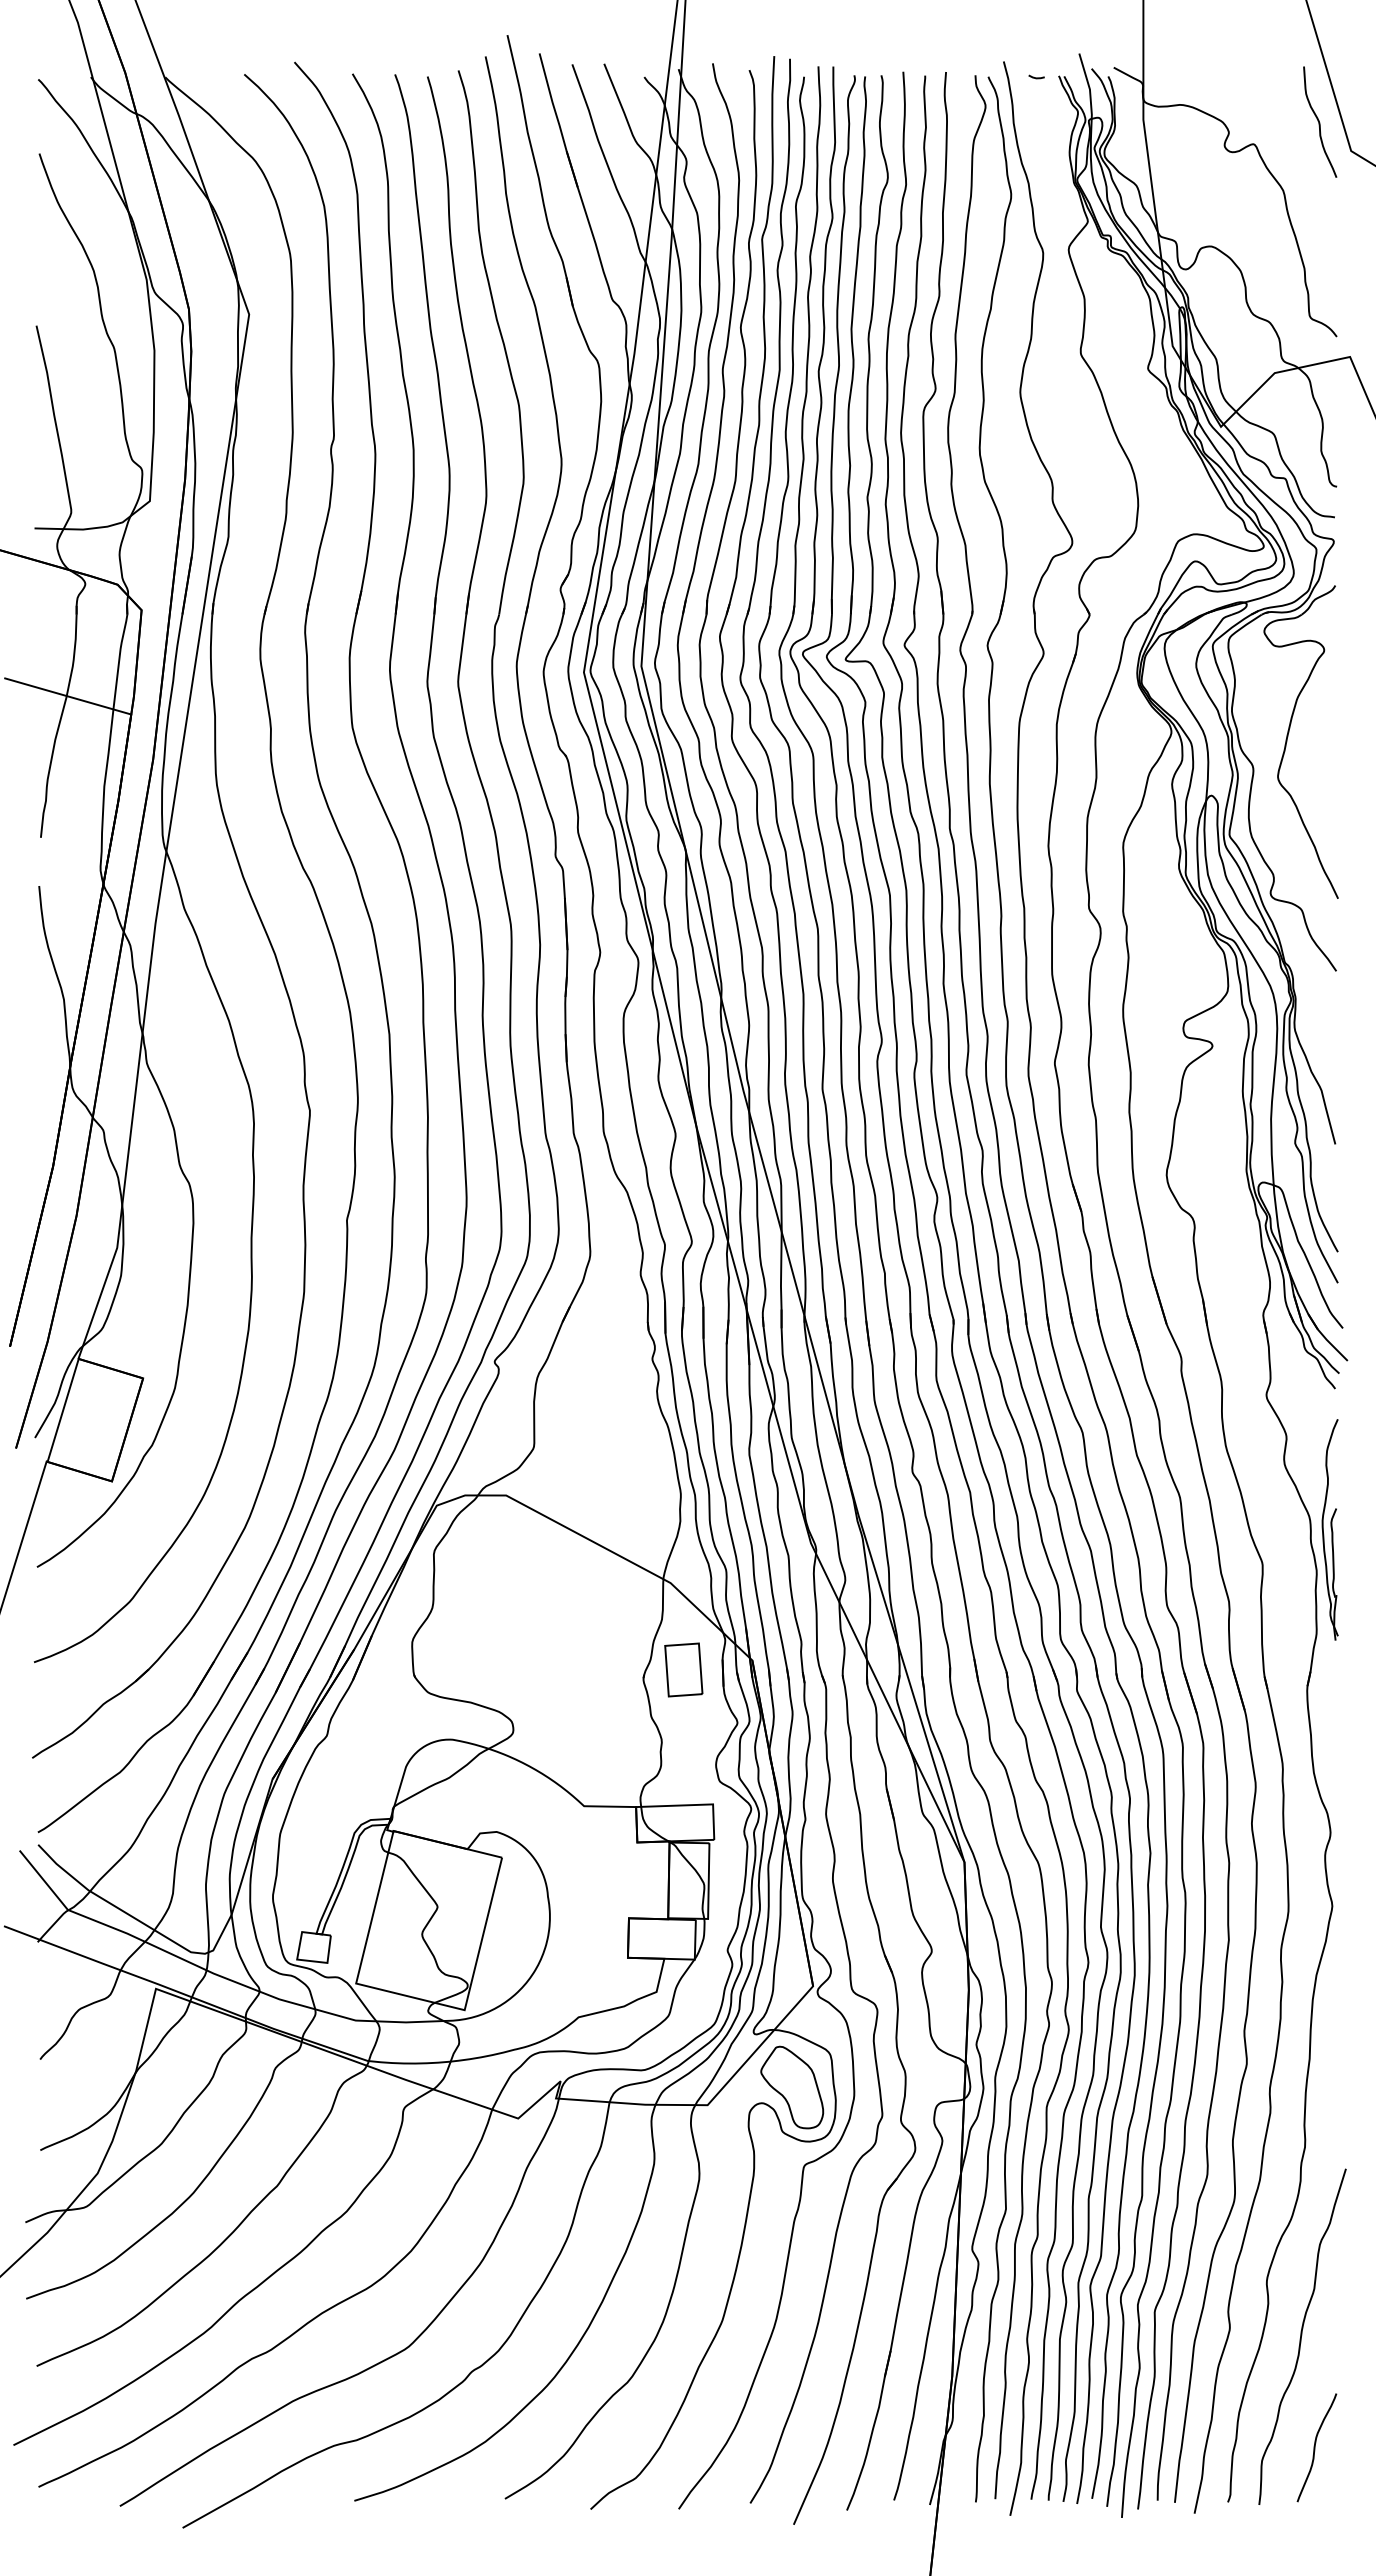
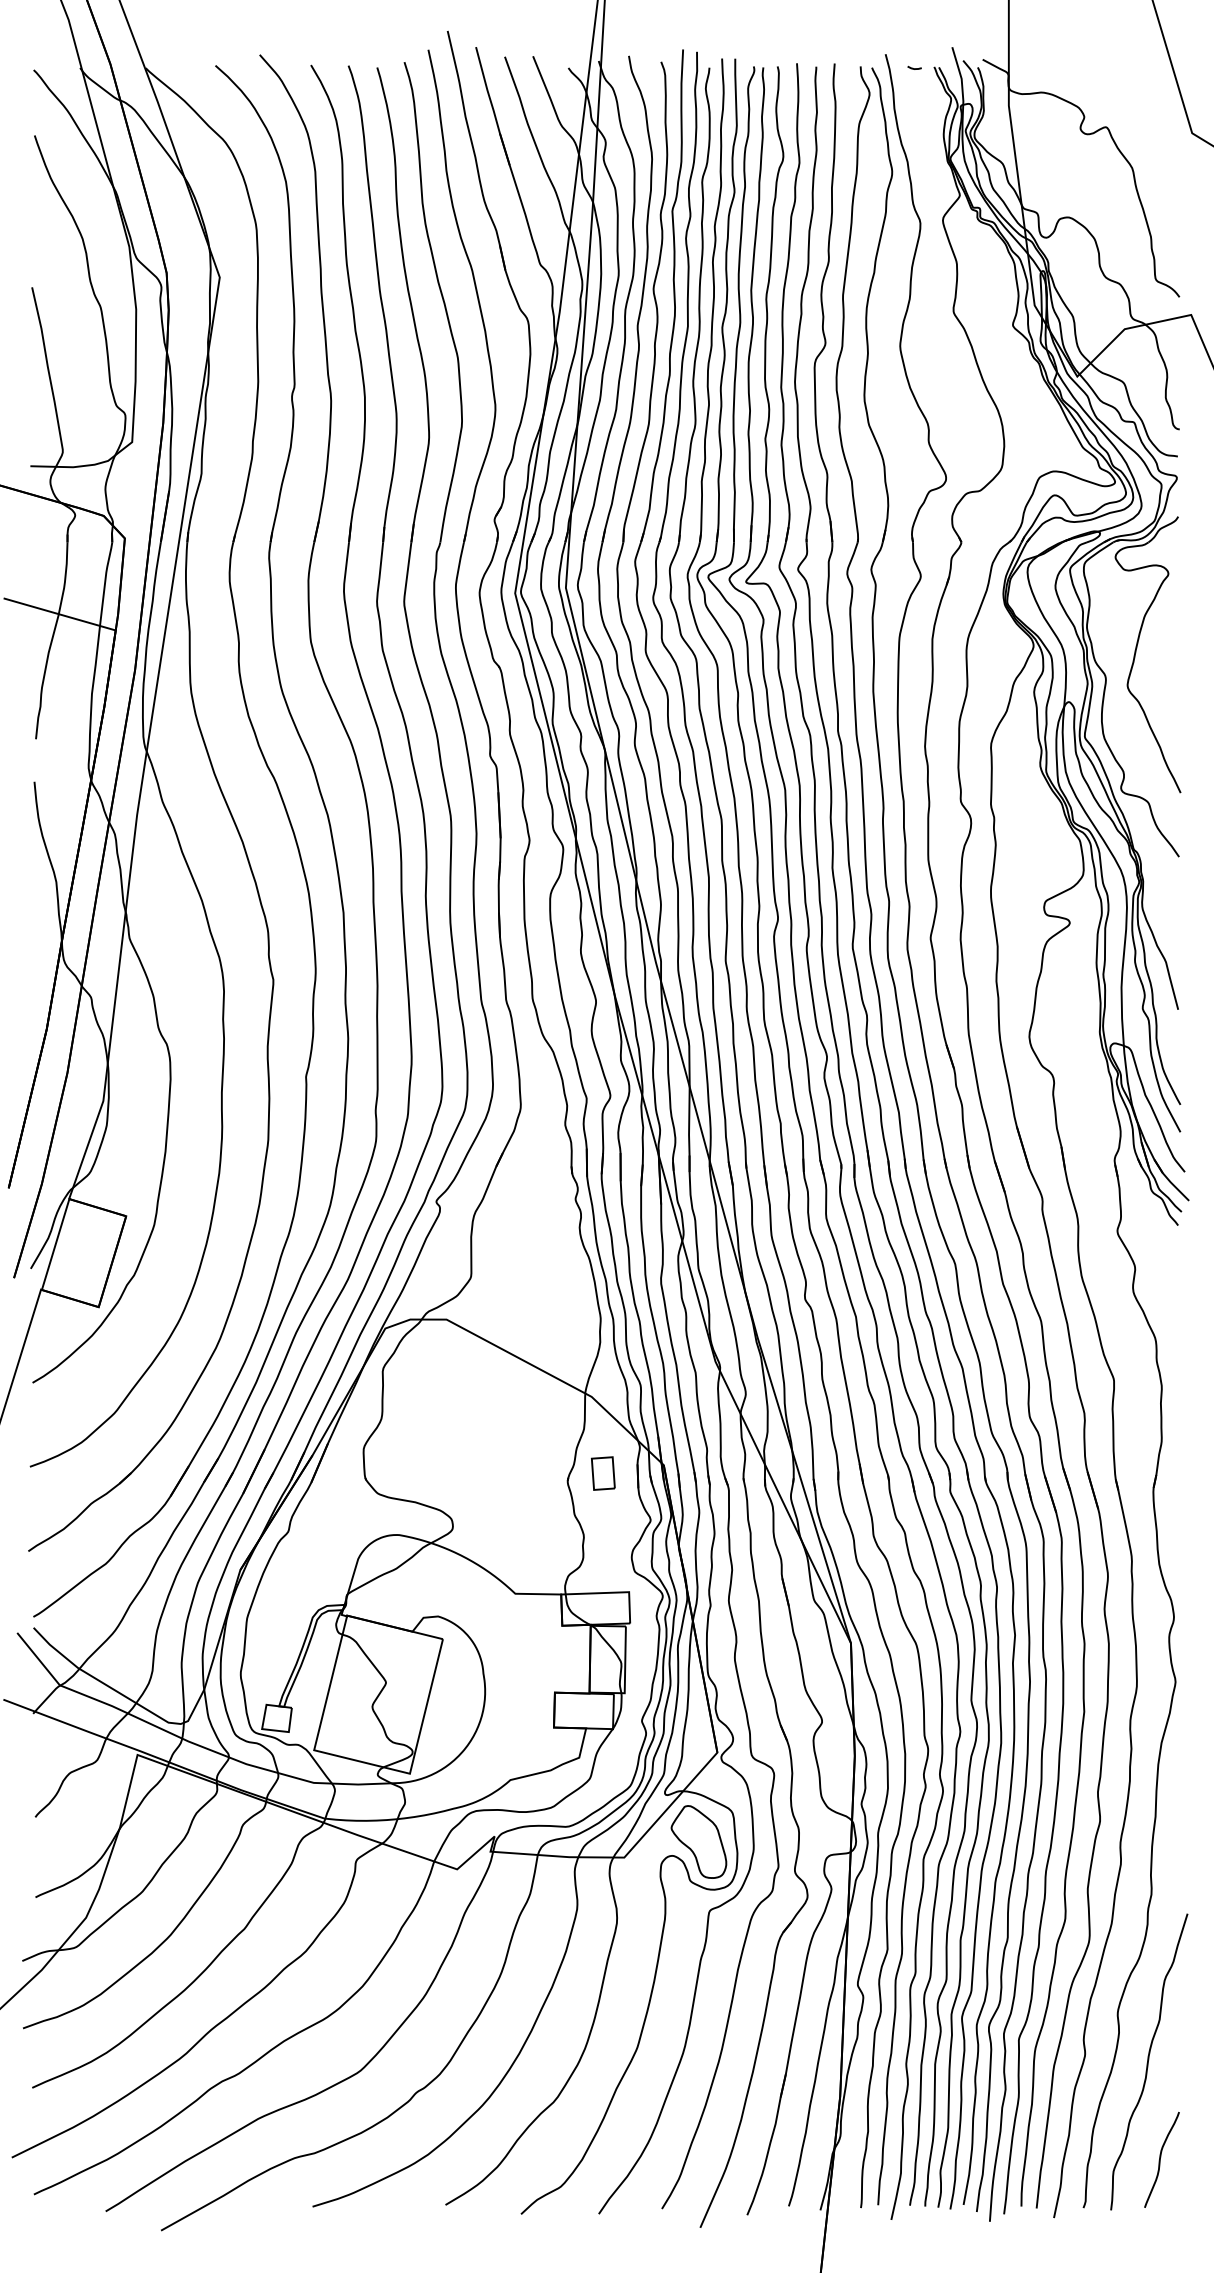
curve: (1319, 121) -> (1164, 107), removed
part: (1329, 1529) -> (1173, 1349), removed
part: (683, 1669) -> (603, 1473), size x0.7

